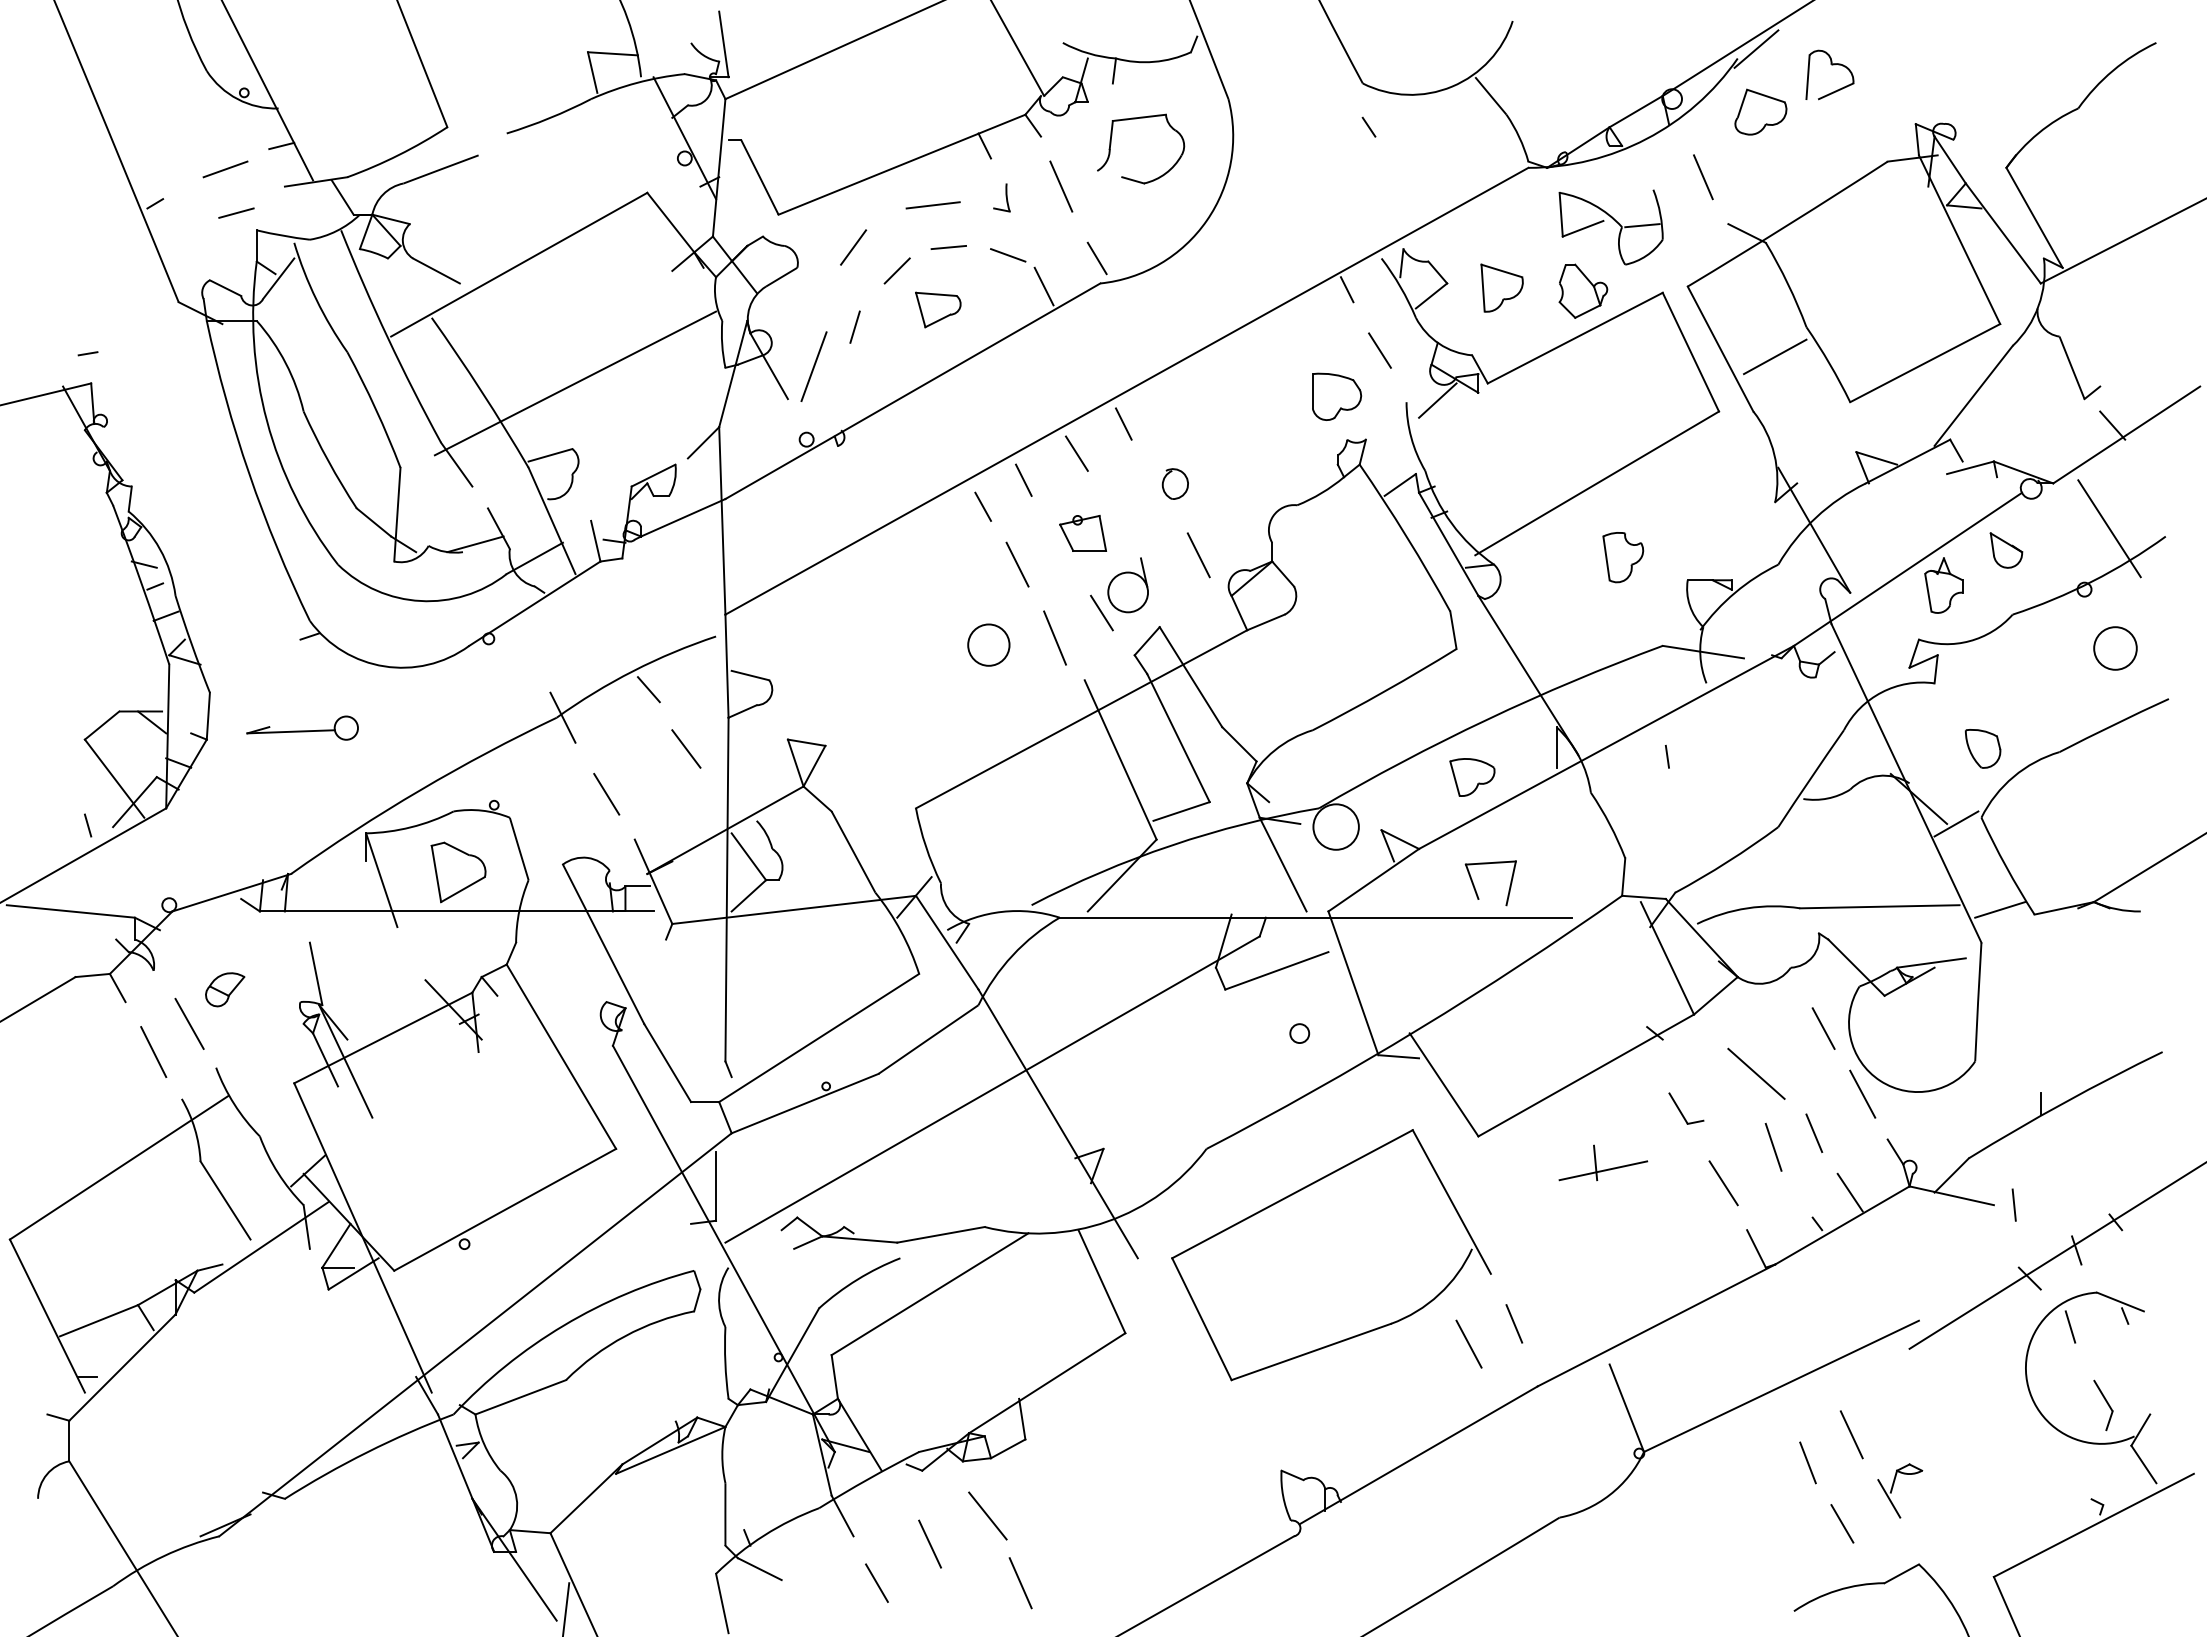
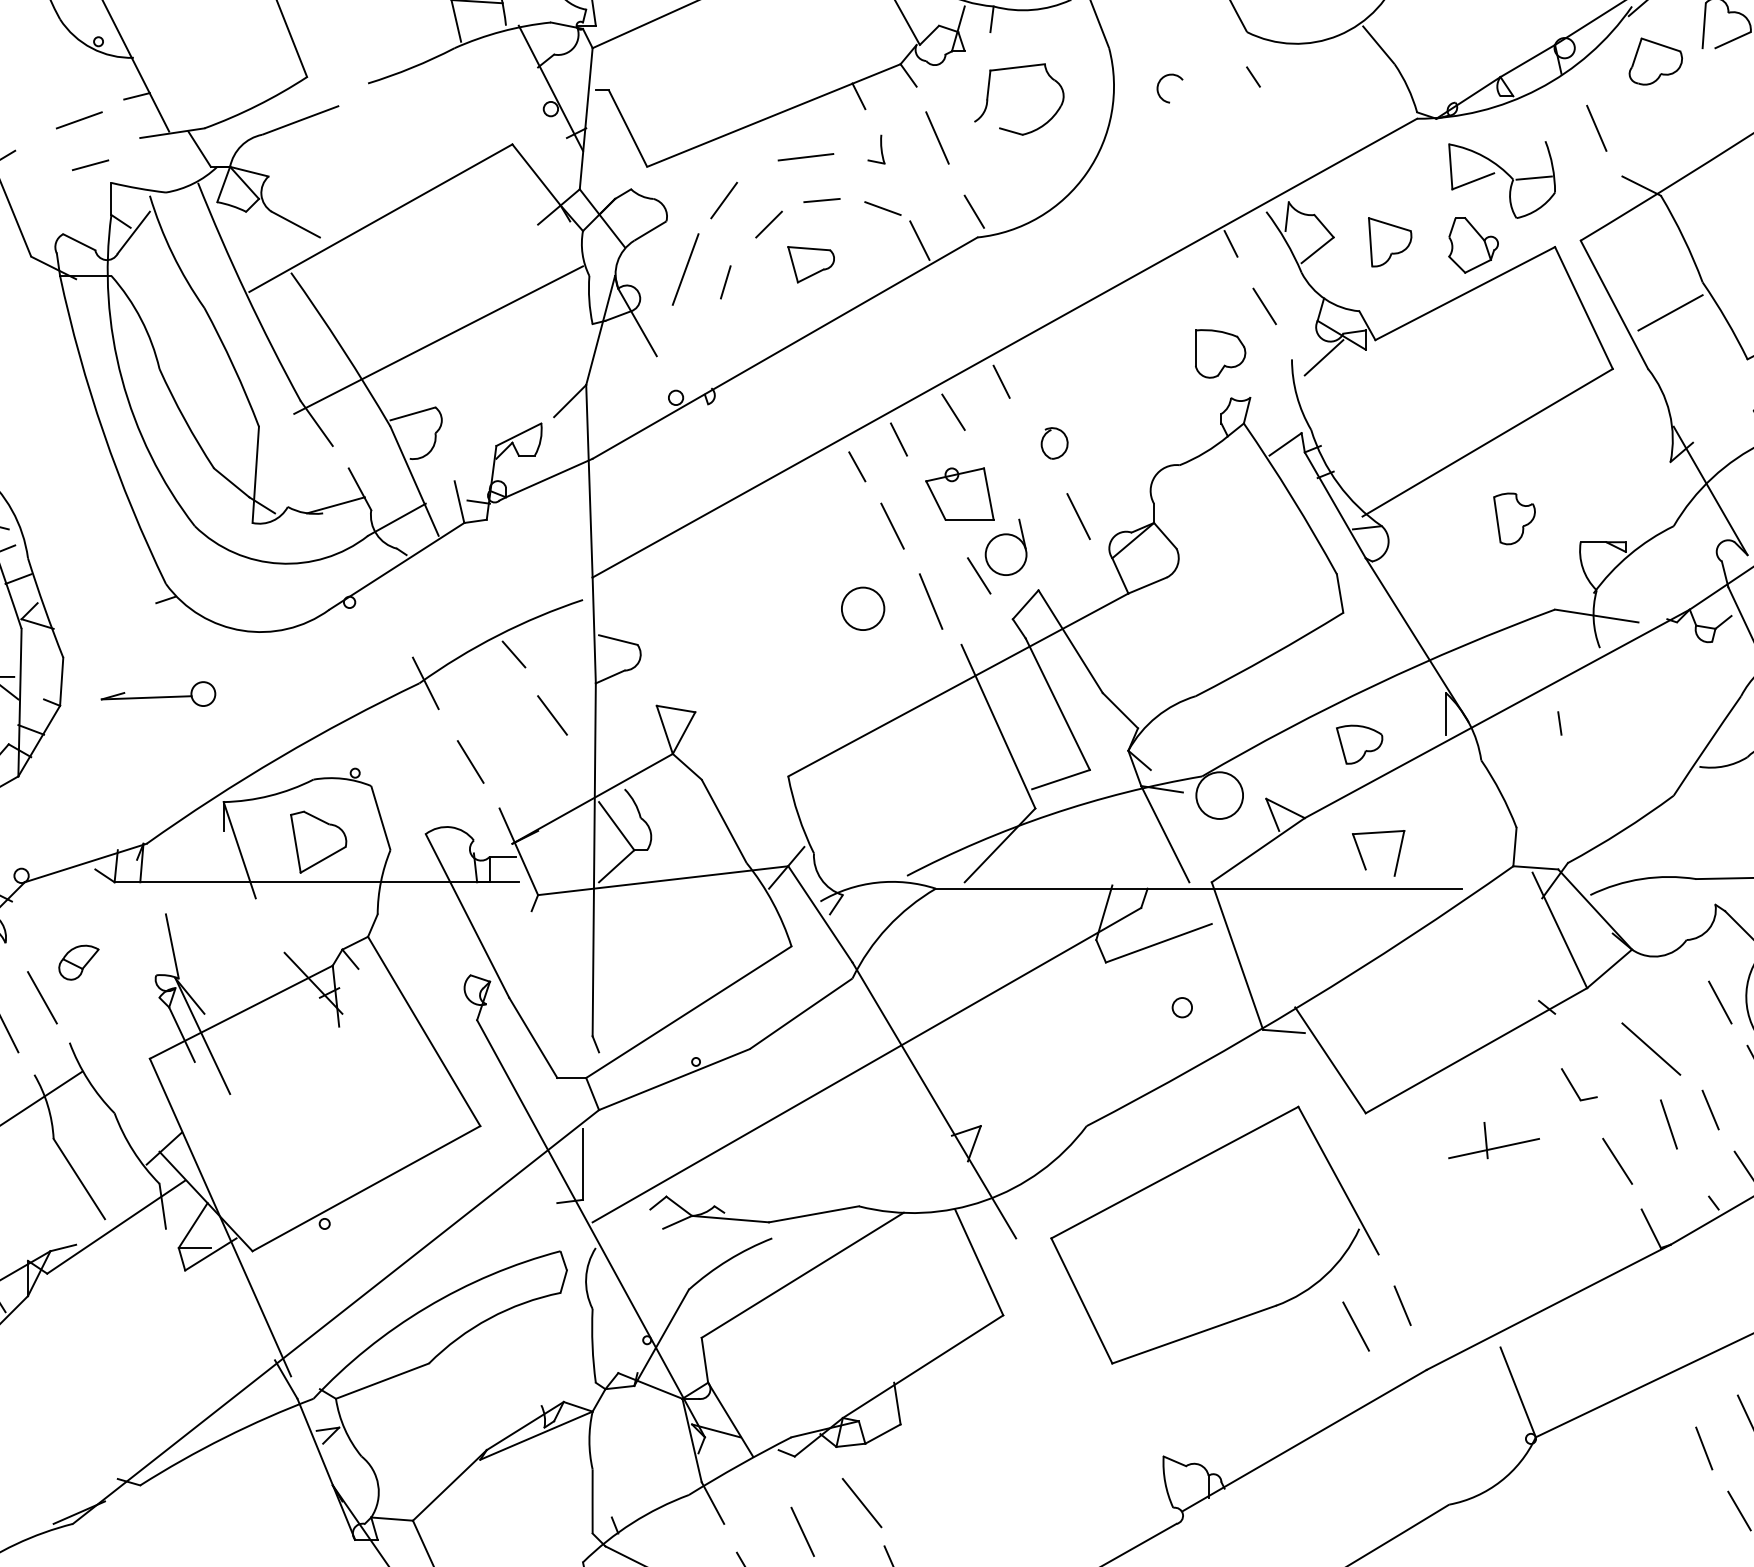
arc: (1277, 134) -> (1159, 84), added
line: (813, 366) -> (685, 269), moved
part: (1082, 533) -> (959, 494), size x1.43

